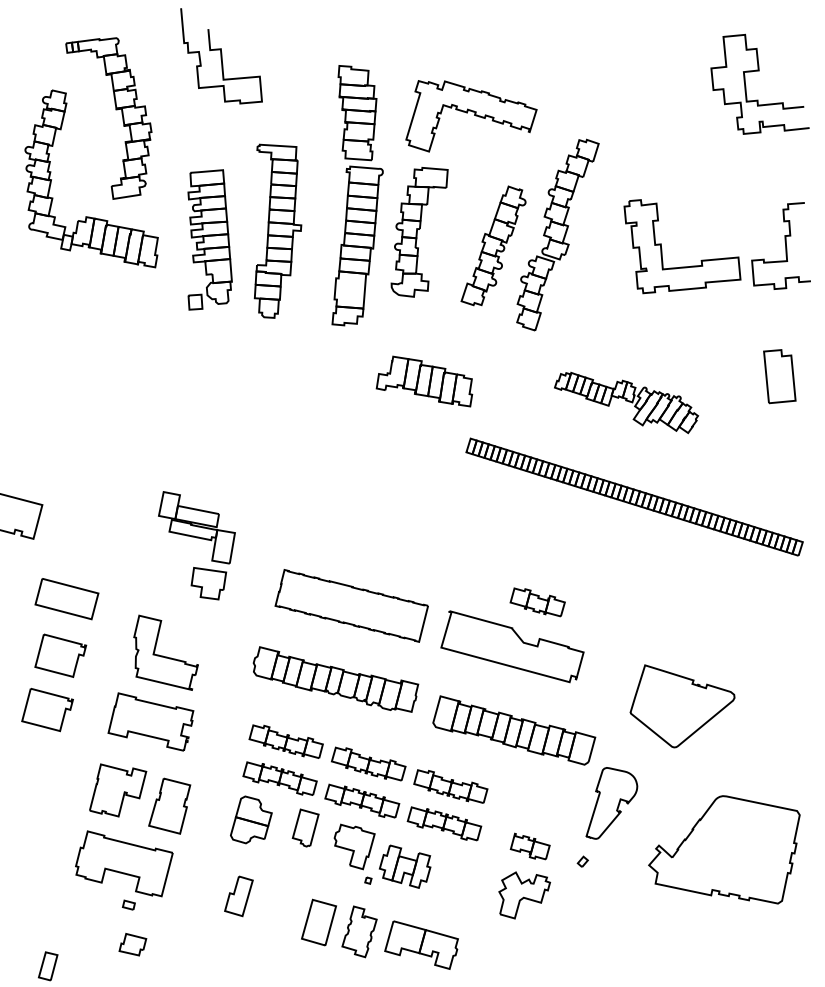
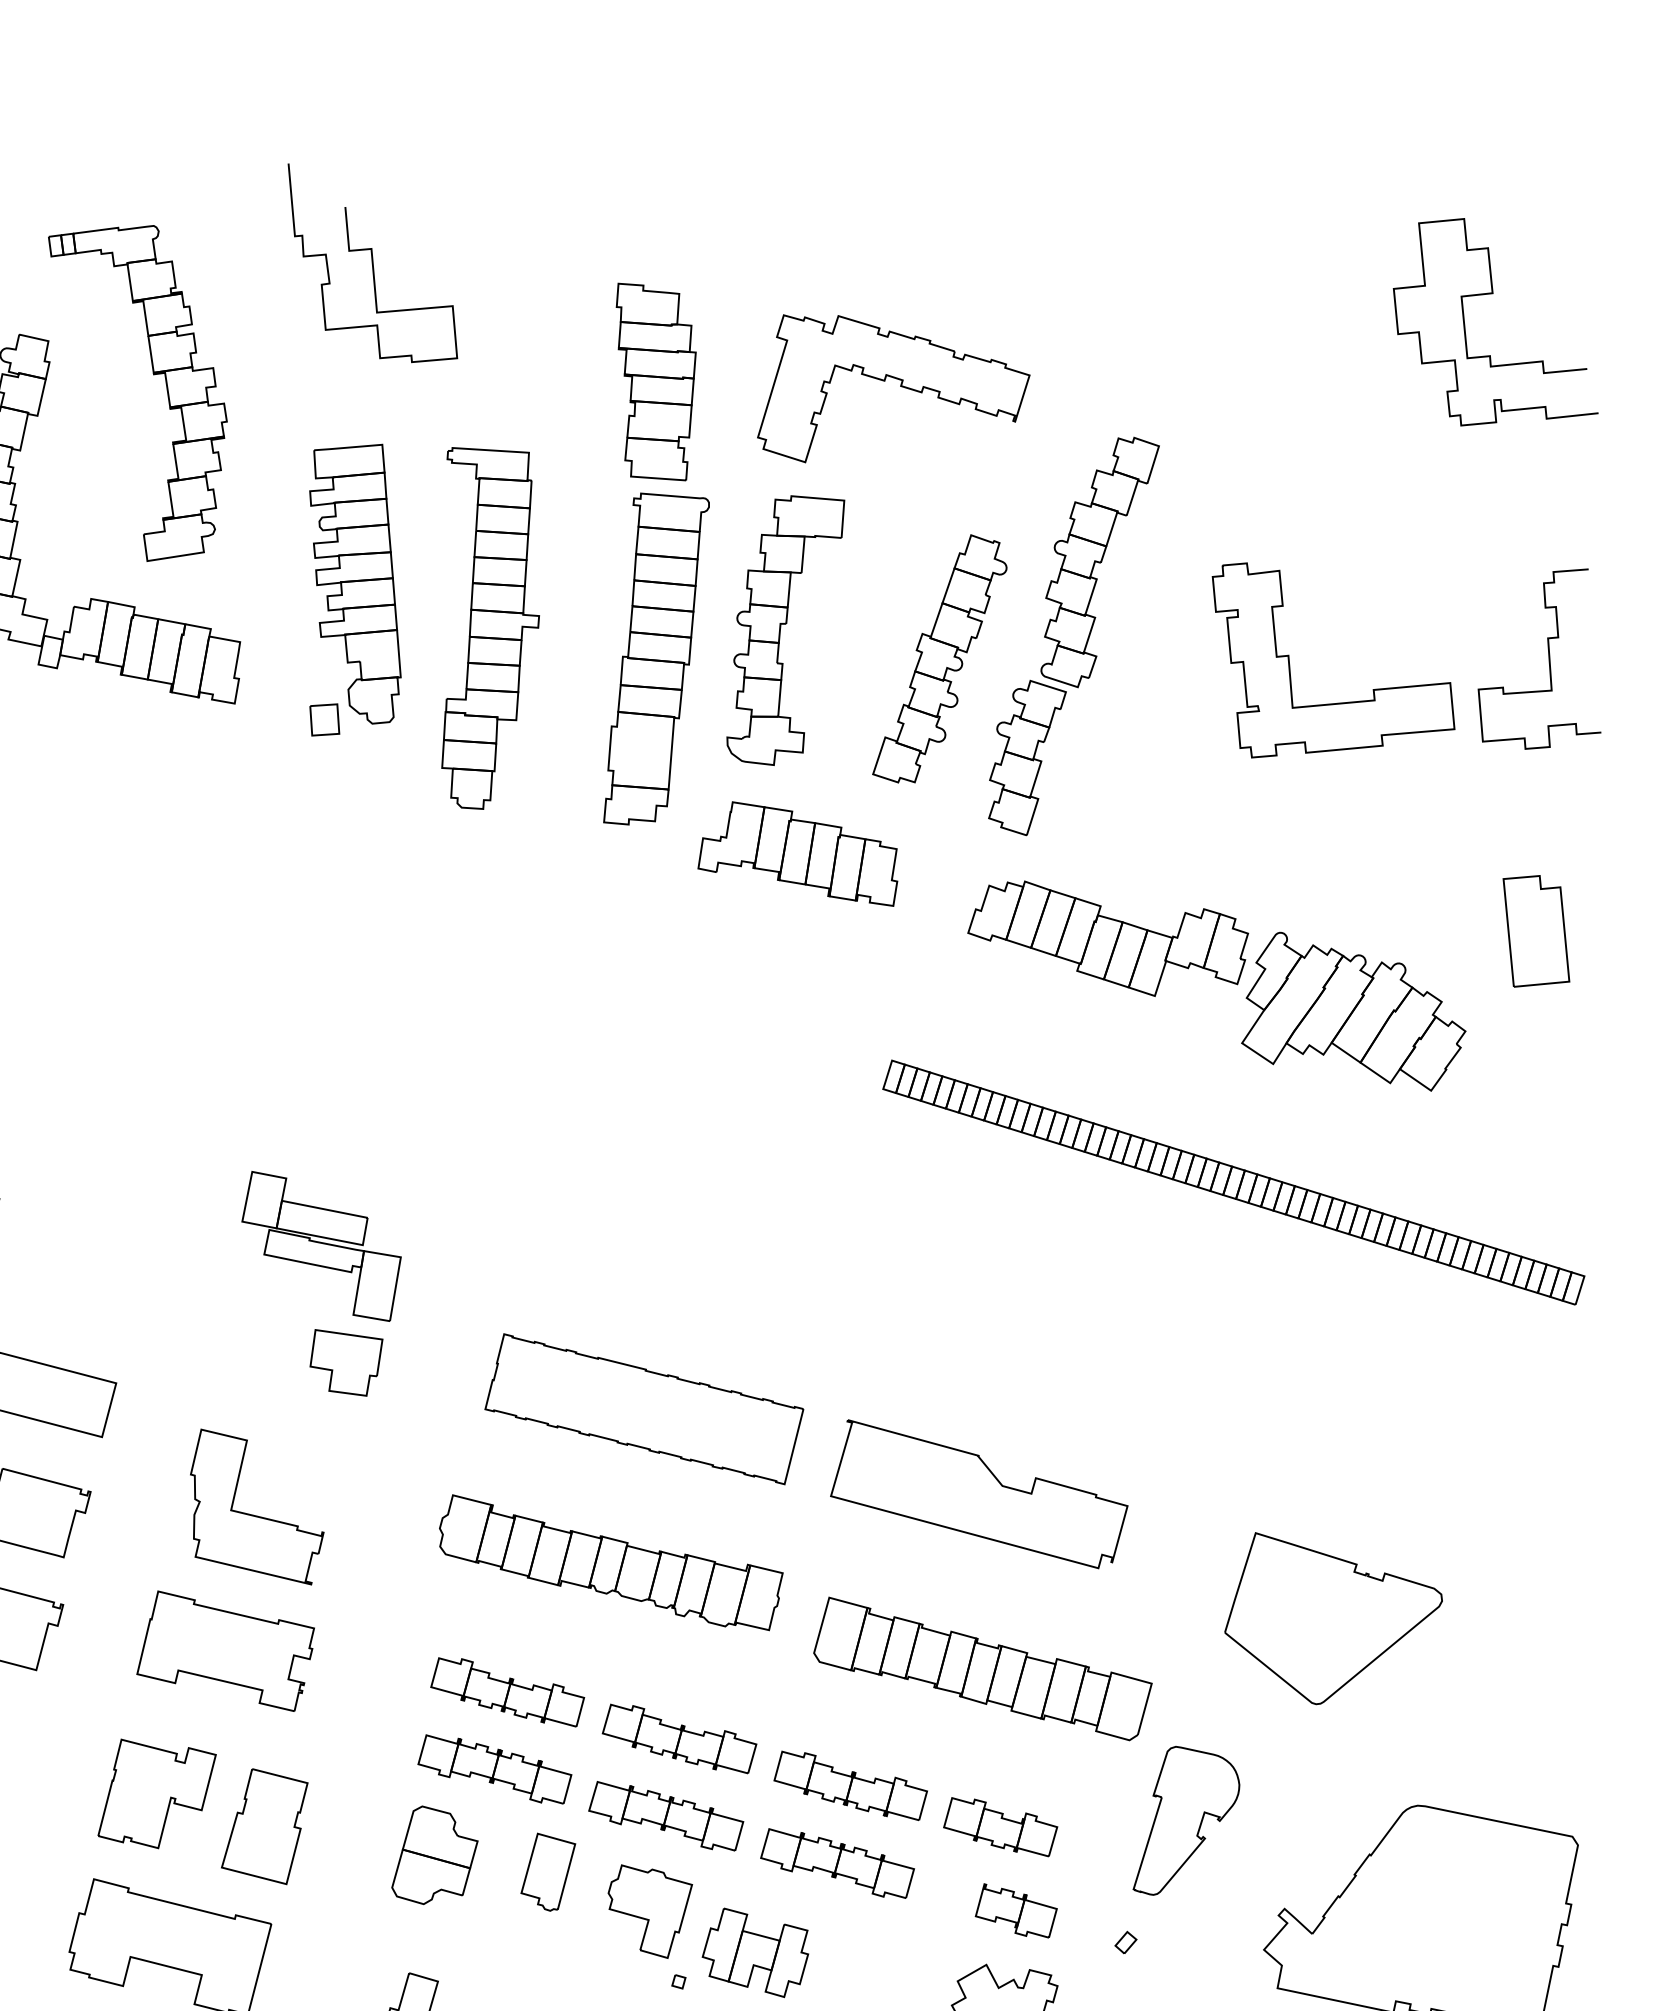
part: (209, 239) -> (353, 589), moved
part: (424, 381) -> (797, 853), moved
part: (626, 402) -> (1216, 985), size x1.67
part: (537, 602) -> (1000, 1827), moved

